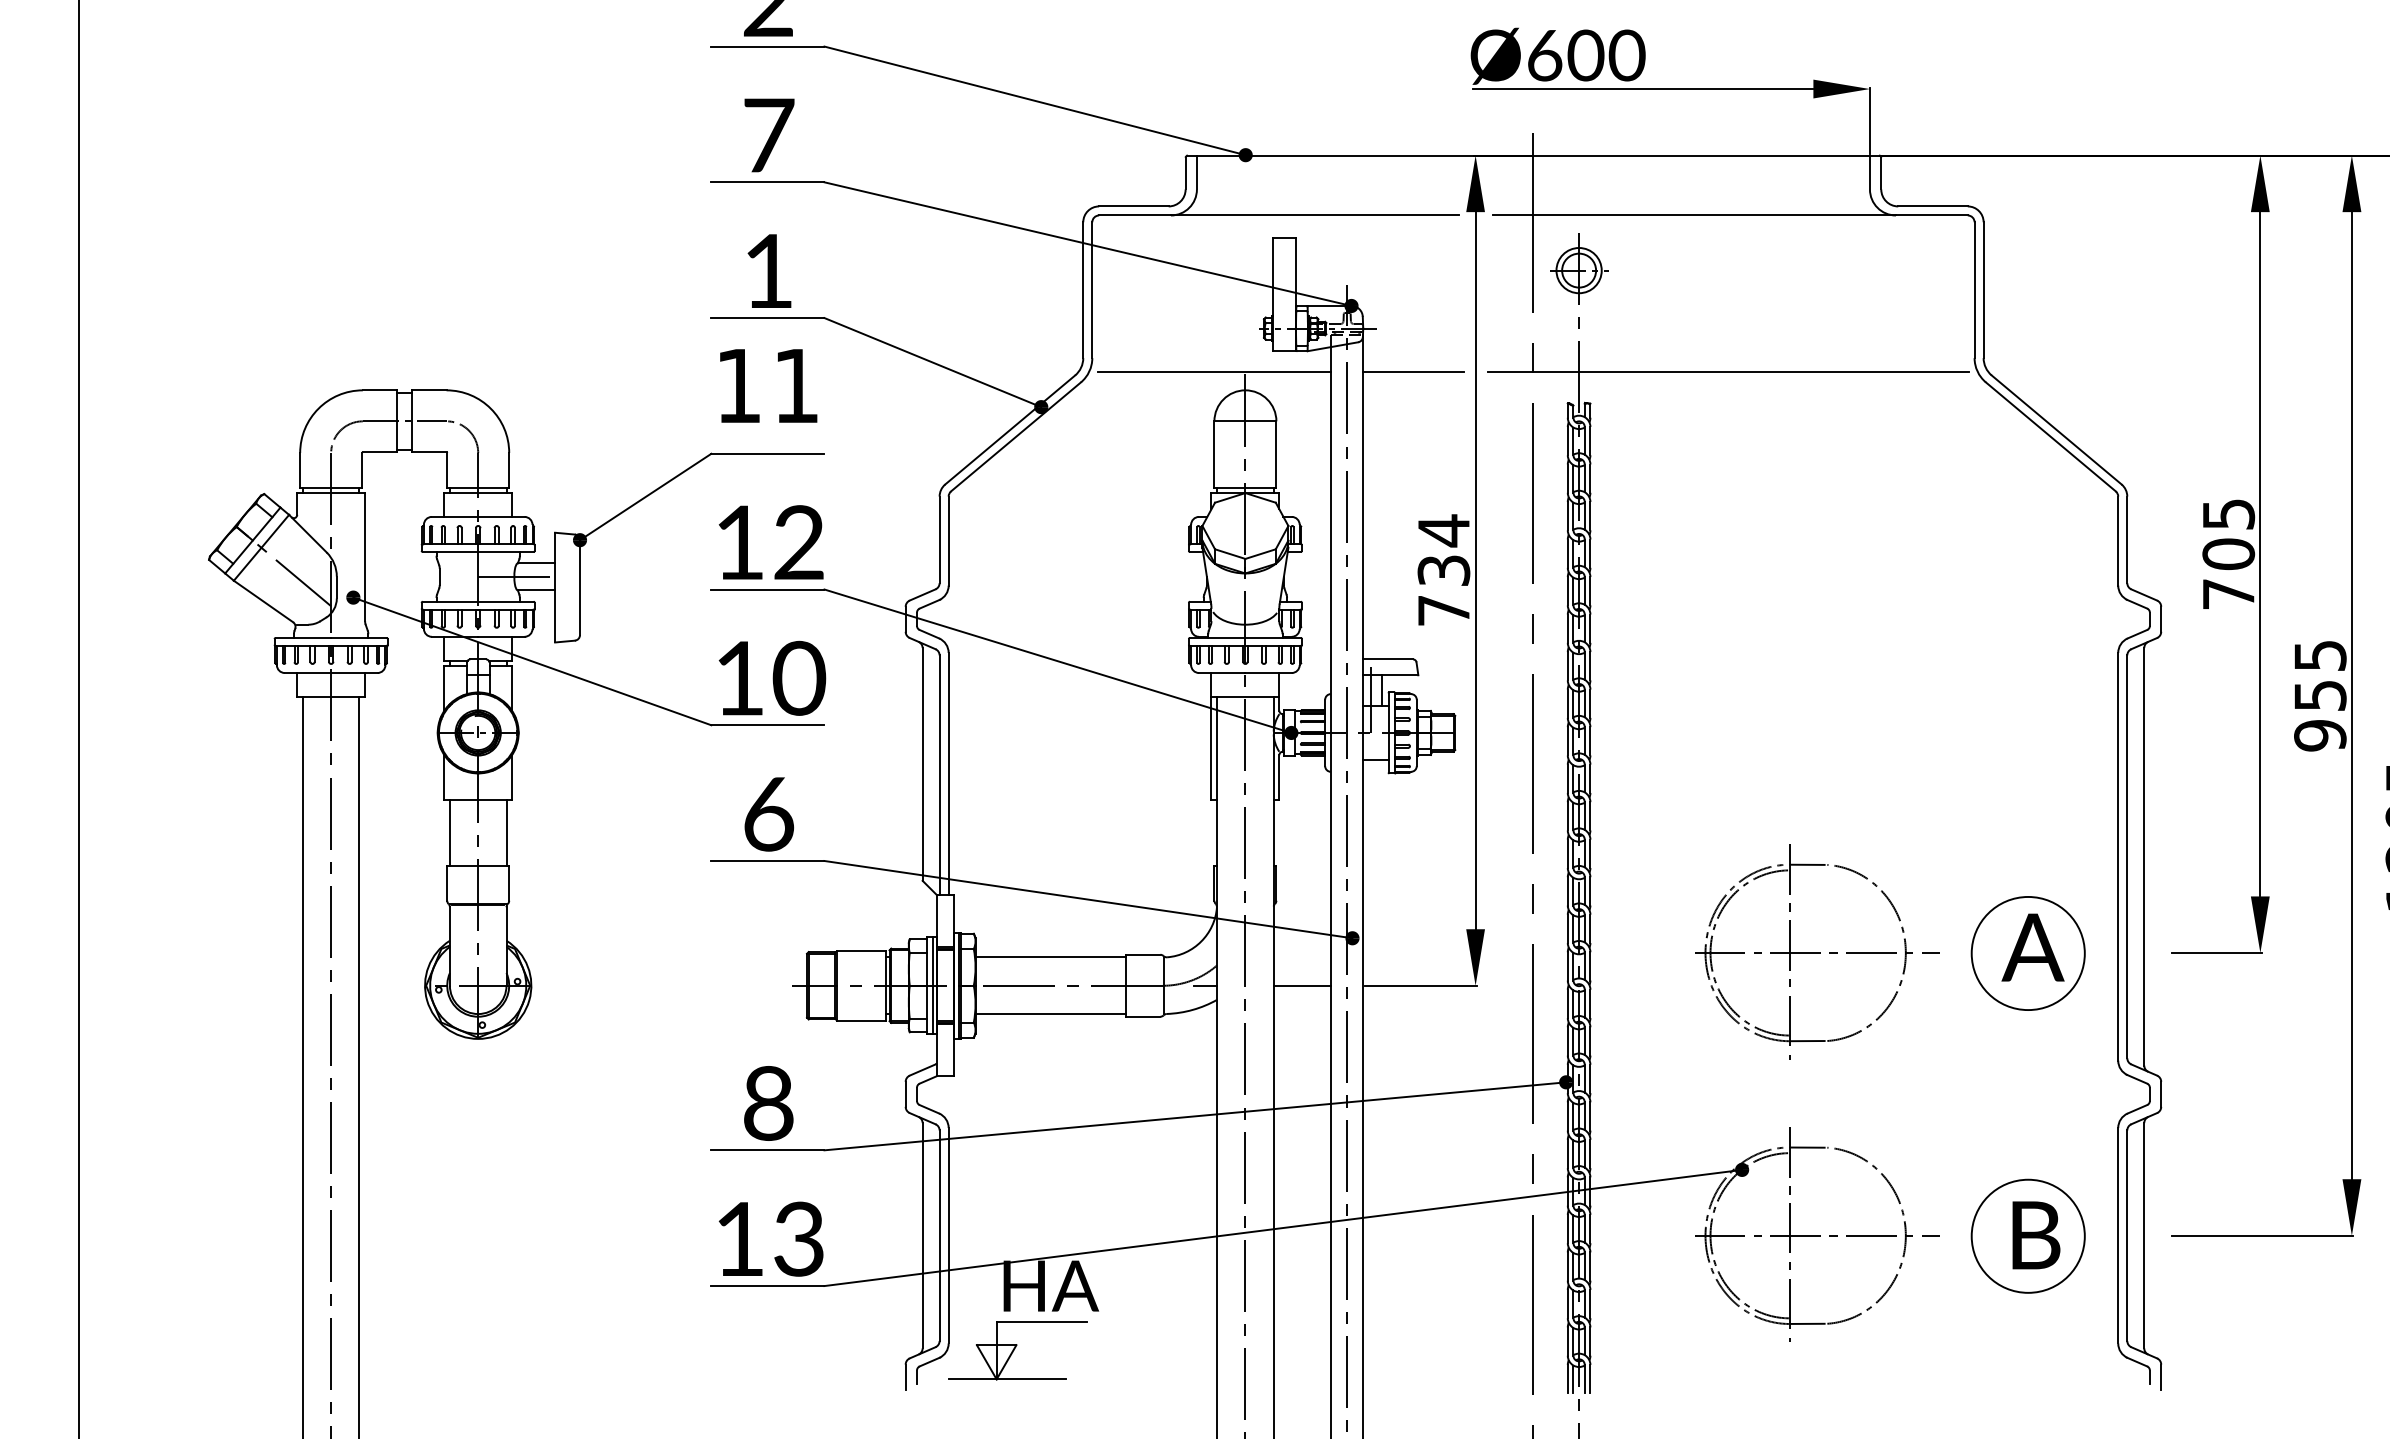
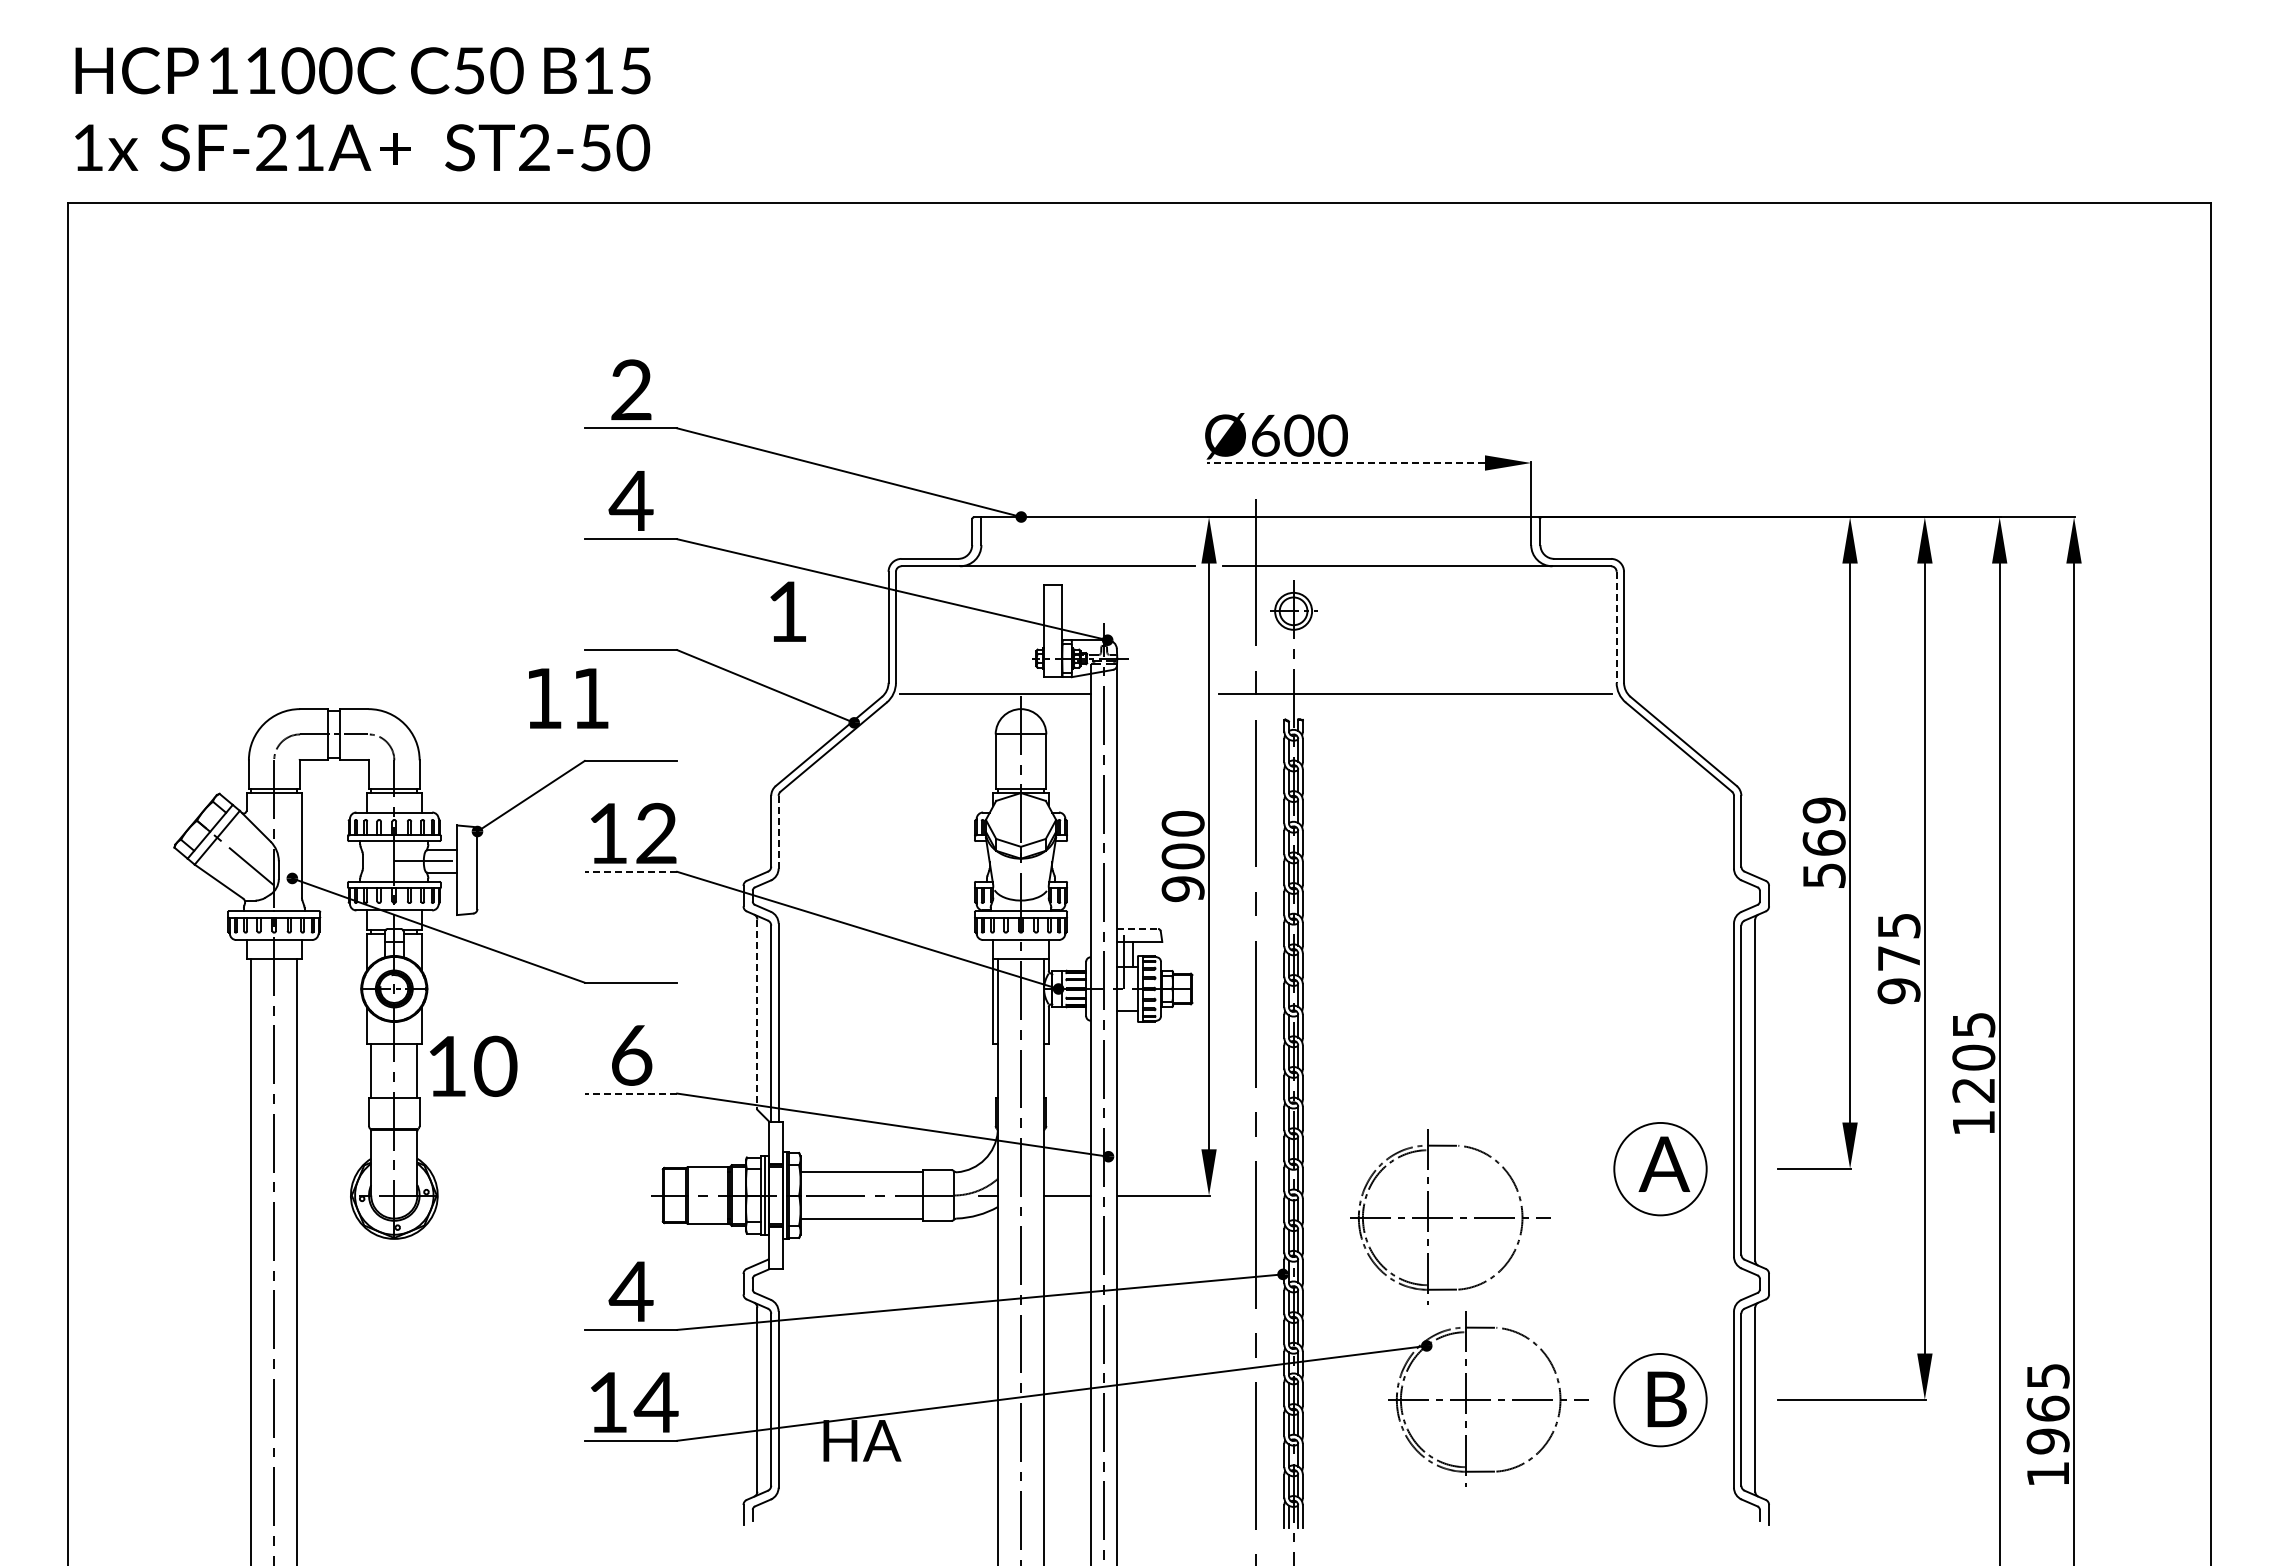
line: (1642, 89) -> (1345, 463), solid -> dashed
text: (767, 134) -> (630, 500), 7 -> 4
text: (768, 270) -> (787, 611), moved
line: (1974, 290) -> (1616, 627), solid -> dashed
line: (1413, 371) -> (1158, 693), removed
text: (768, 385) -> (568, 698), moved
line: (948, 540) -> (778, 831), solid -> dashed
text: (2227, 553) -> (1823, 842), 705 -> 569
text: (1443, 570) -> (1182, 856), 734 -> 900
line: (767, 589) -> (630, 871), solid -> dashed
line: (1389, 658) -> (1138, 928), solid -> dashed
text: (772, 677) -> (473, 1065), moved
text: (2320, 695) -> (1899, 958), 955 -> 975
line: (922, 765) -> (757, 1015), solid -> dashed
line: (767, 860) -> (630, 1093), solid -> dashed
part: (1817, 951) -> (1450, 1216), moved
text: (767, 1103) -> (630, 1291), 8 -> 4
text: (797, 1239) -> (655, 1402), 13 -> 14
part: (1018, 1350) -> (835, 1493), removed

